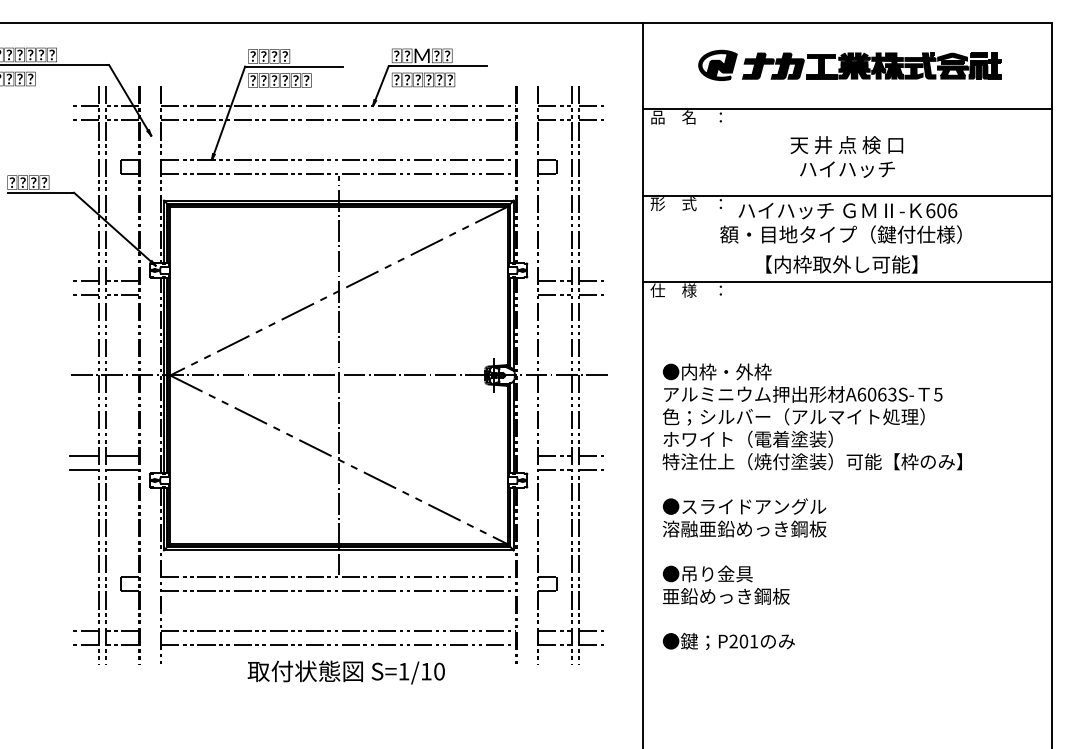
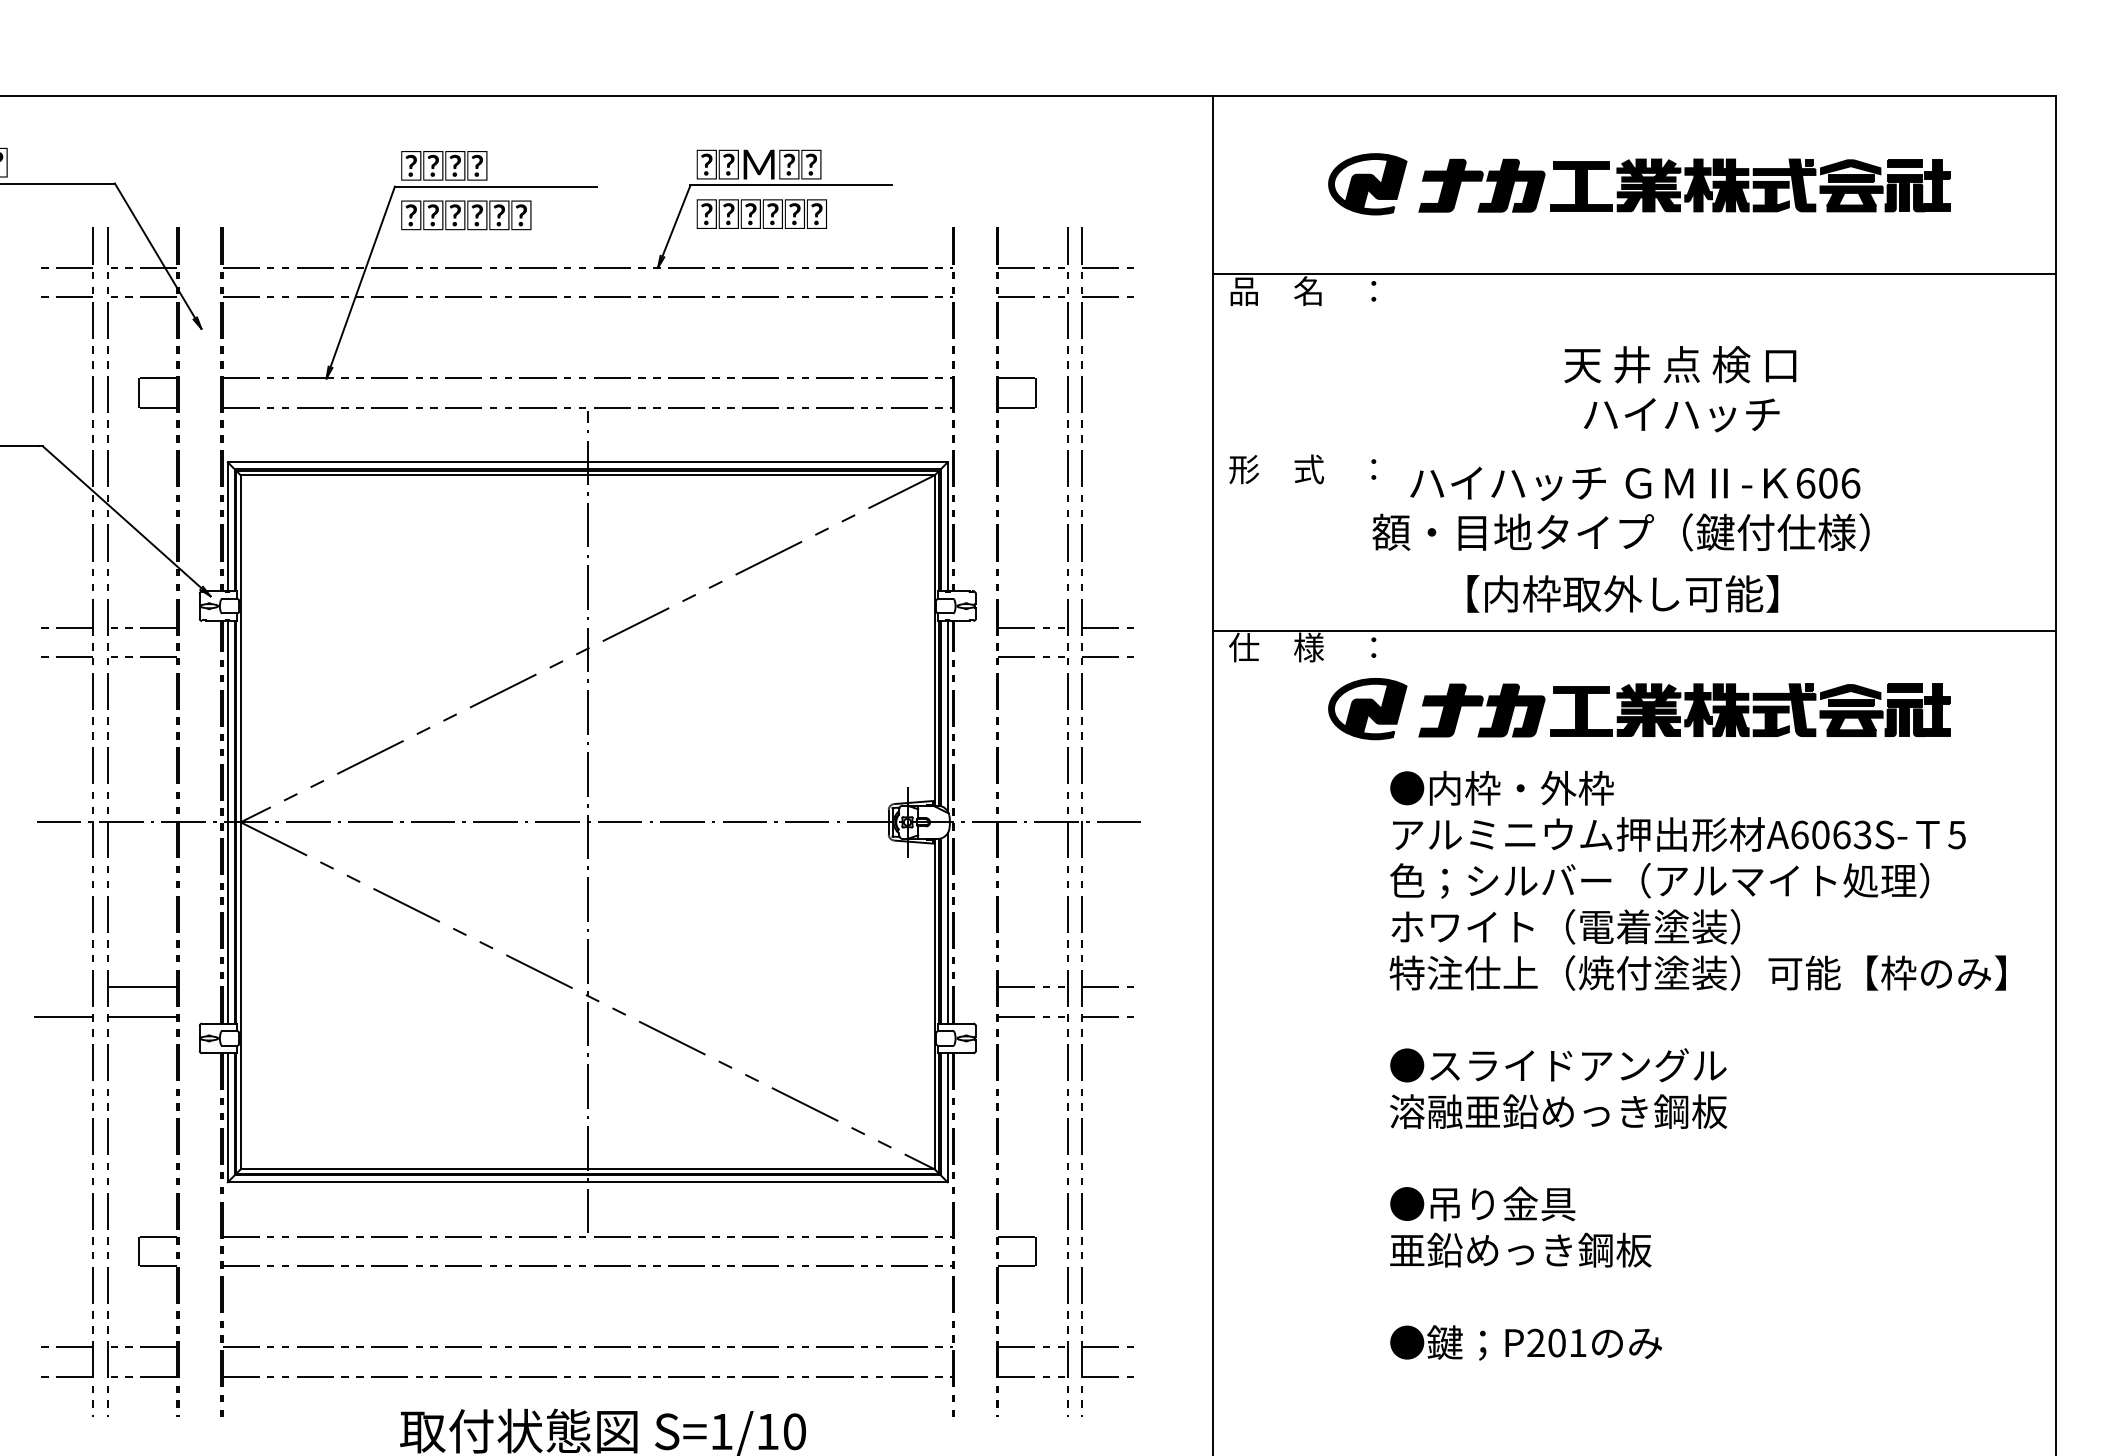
text: (846, 156) -> (1679, 388), moved
line: (847, 195) -> (1634, 451), removed
part: (849, 319) -> (1638, 707), added
line: (84, 455) -> (64, 986), removed
text: (811, 506) -> (1696, 1065), moved

